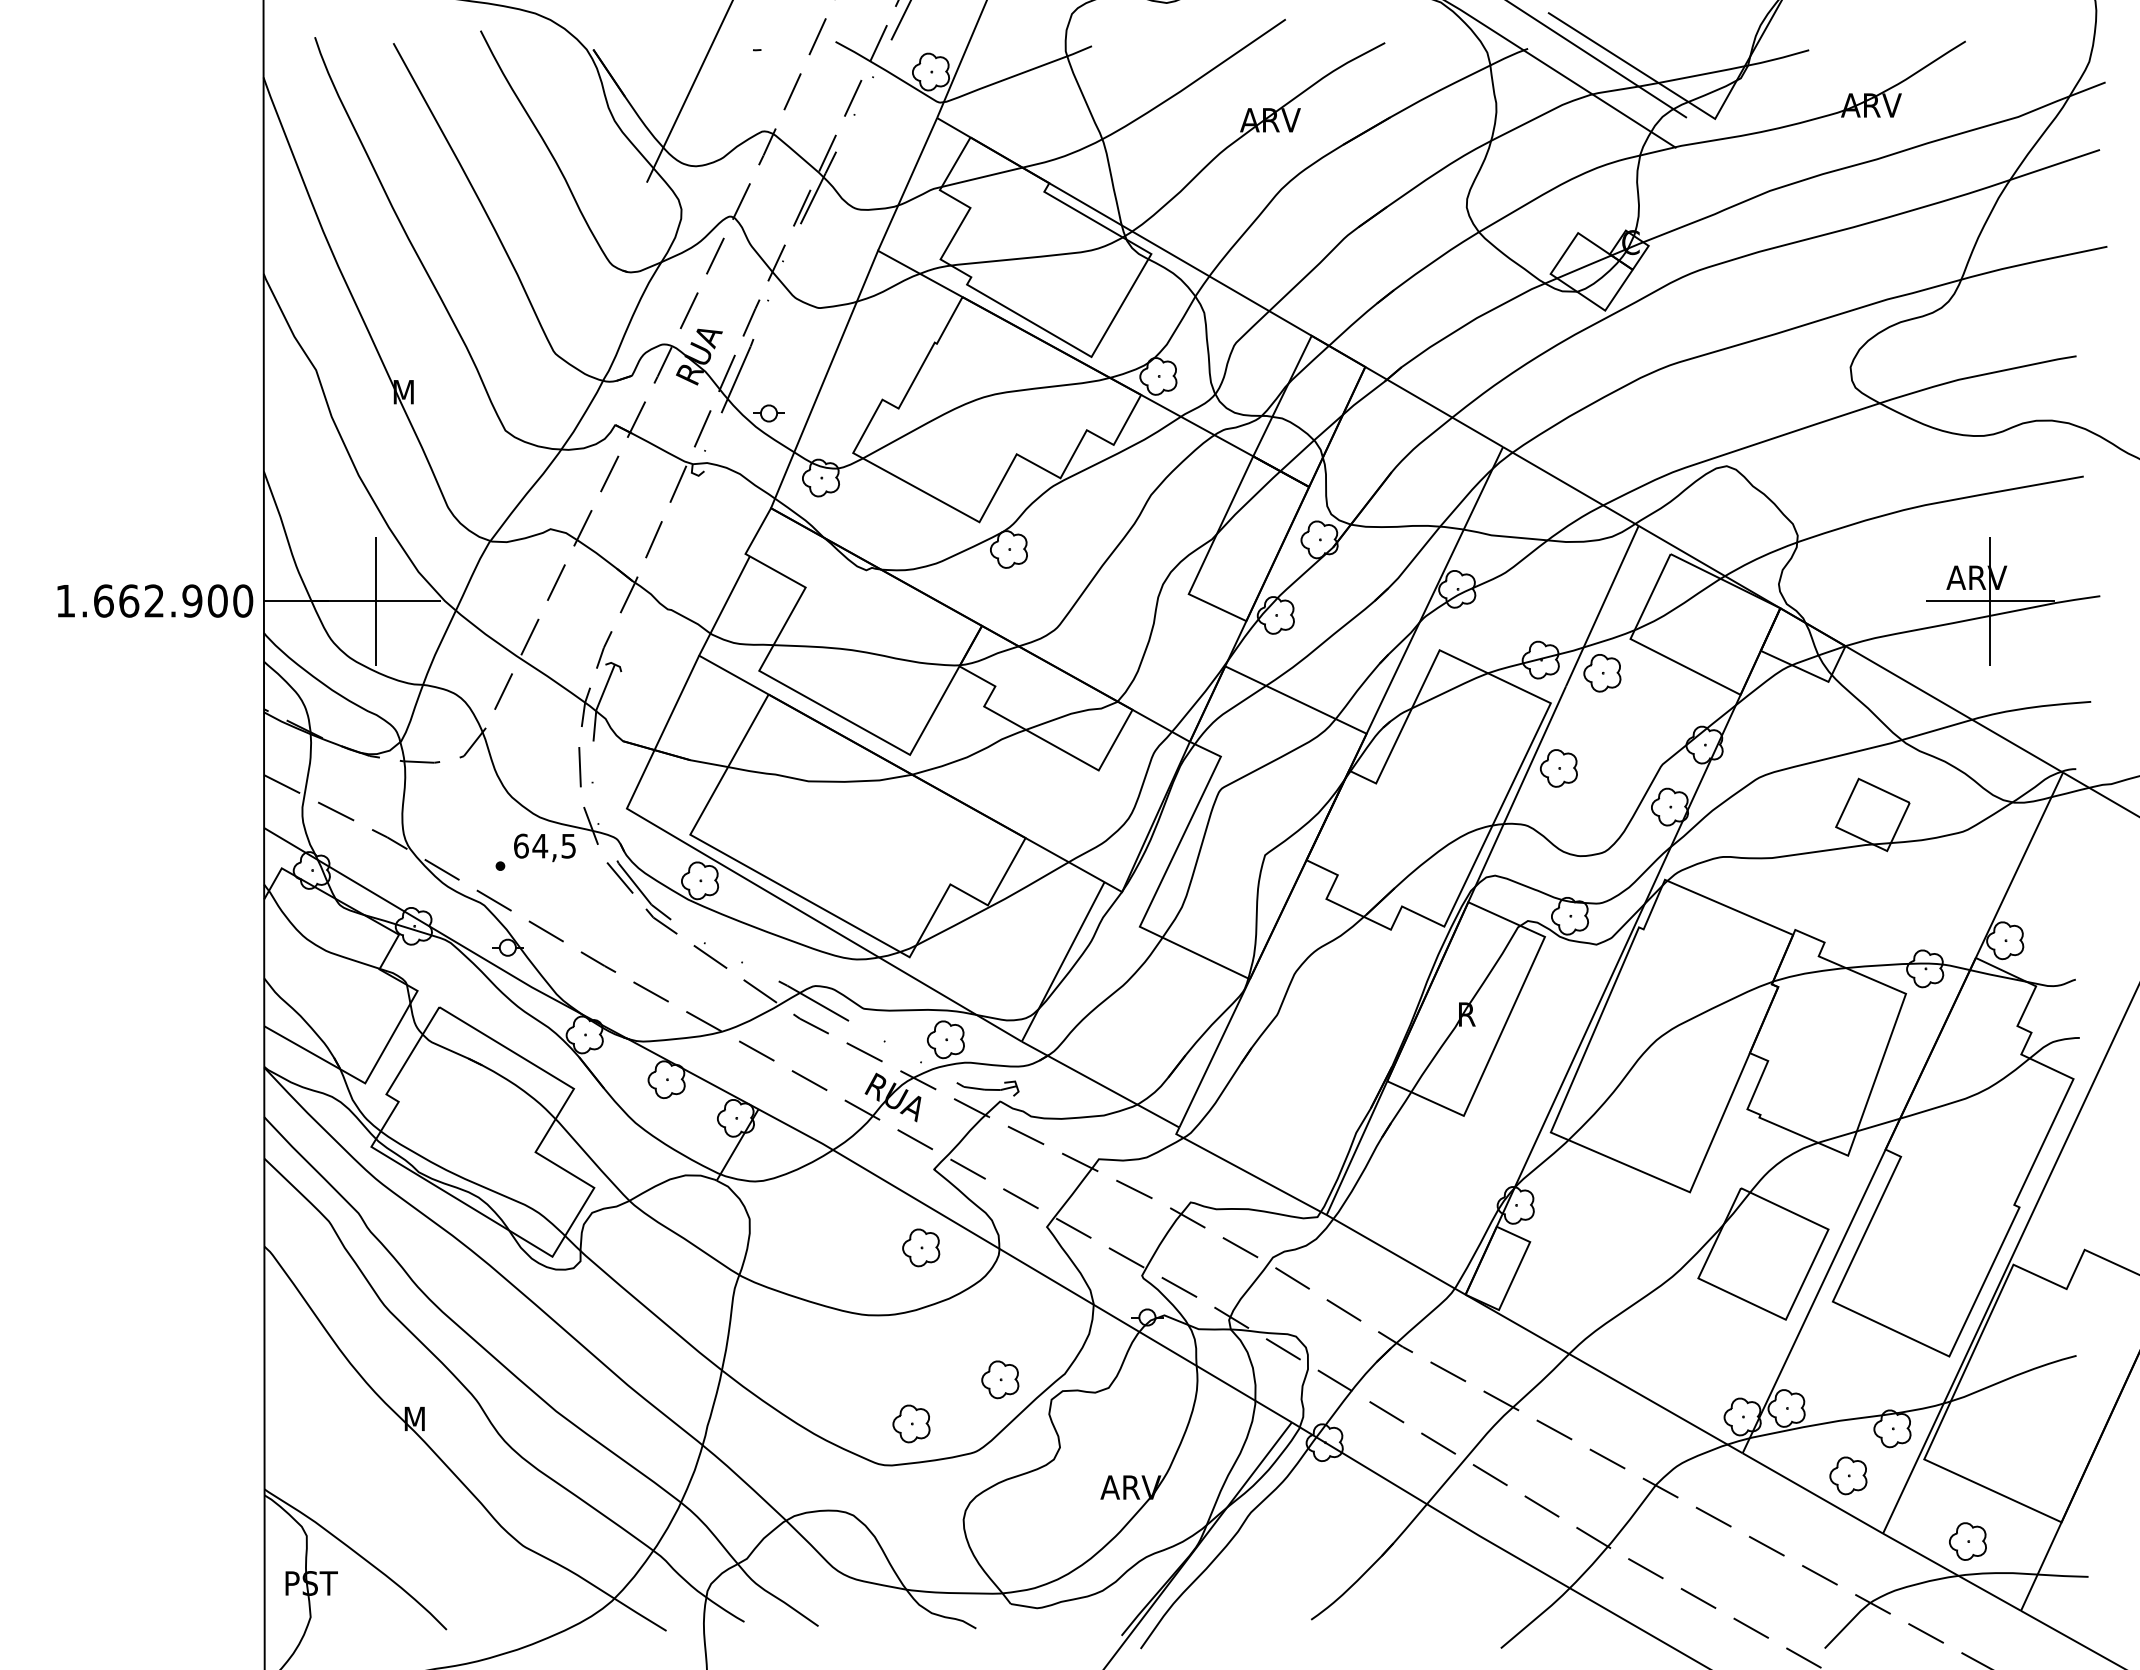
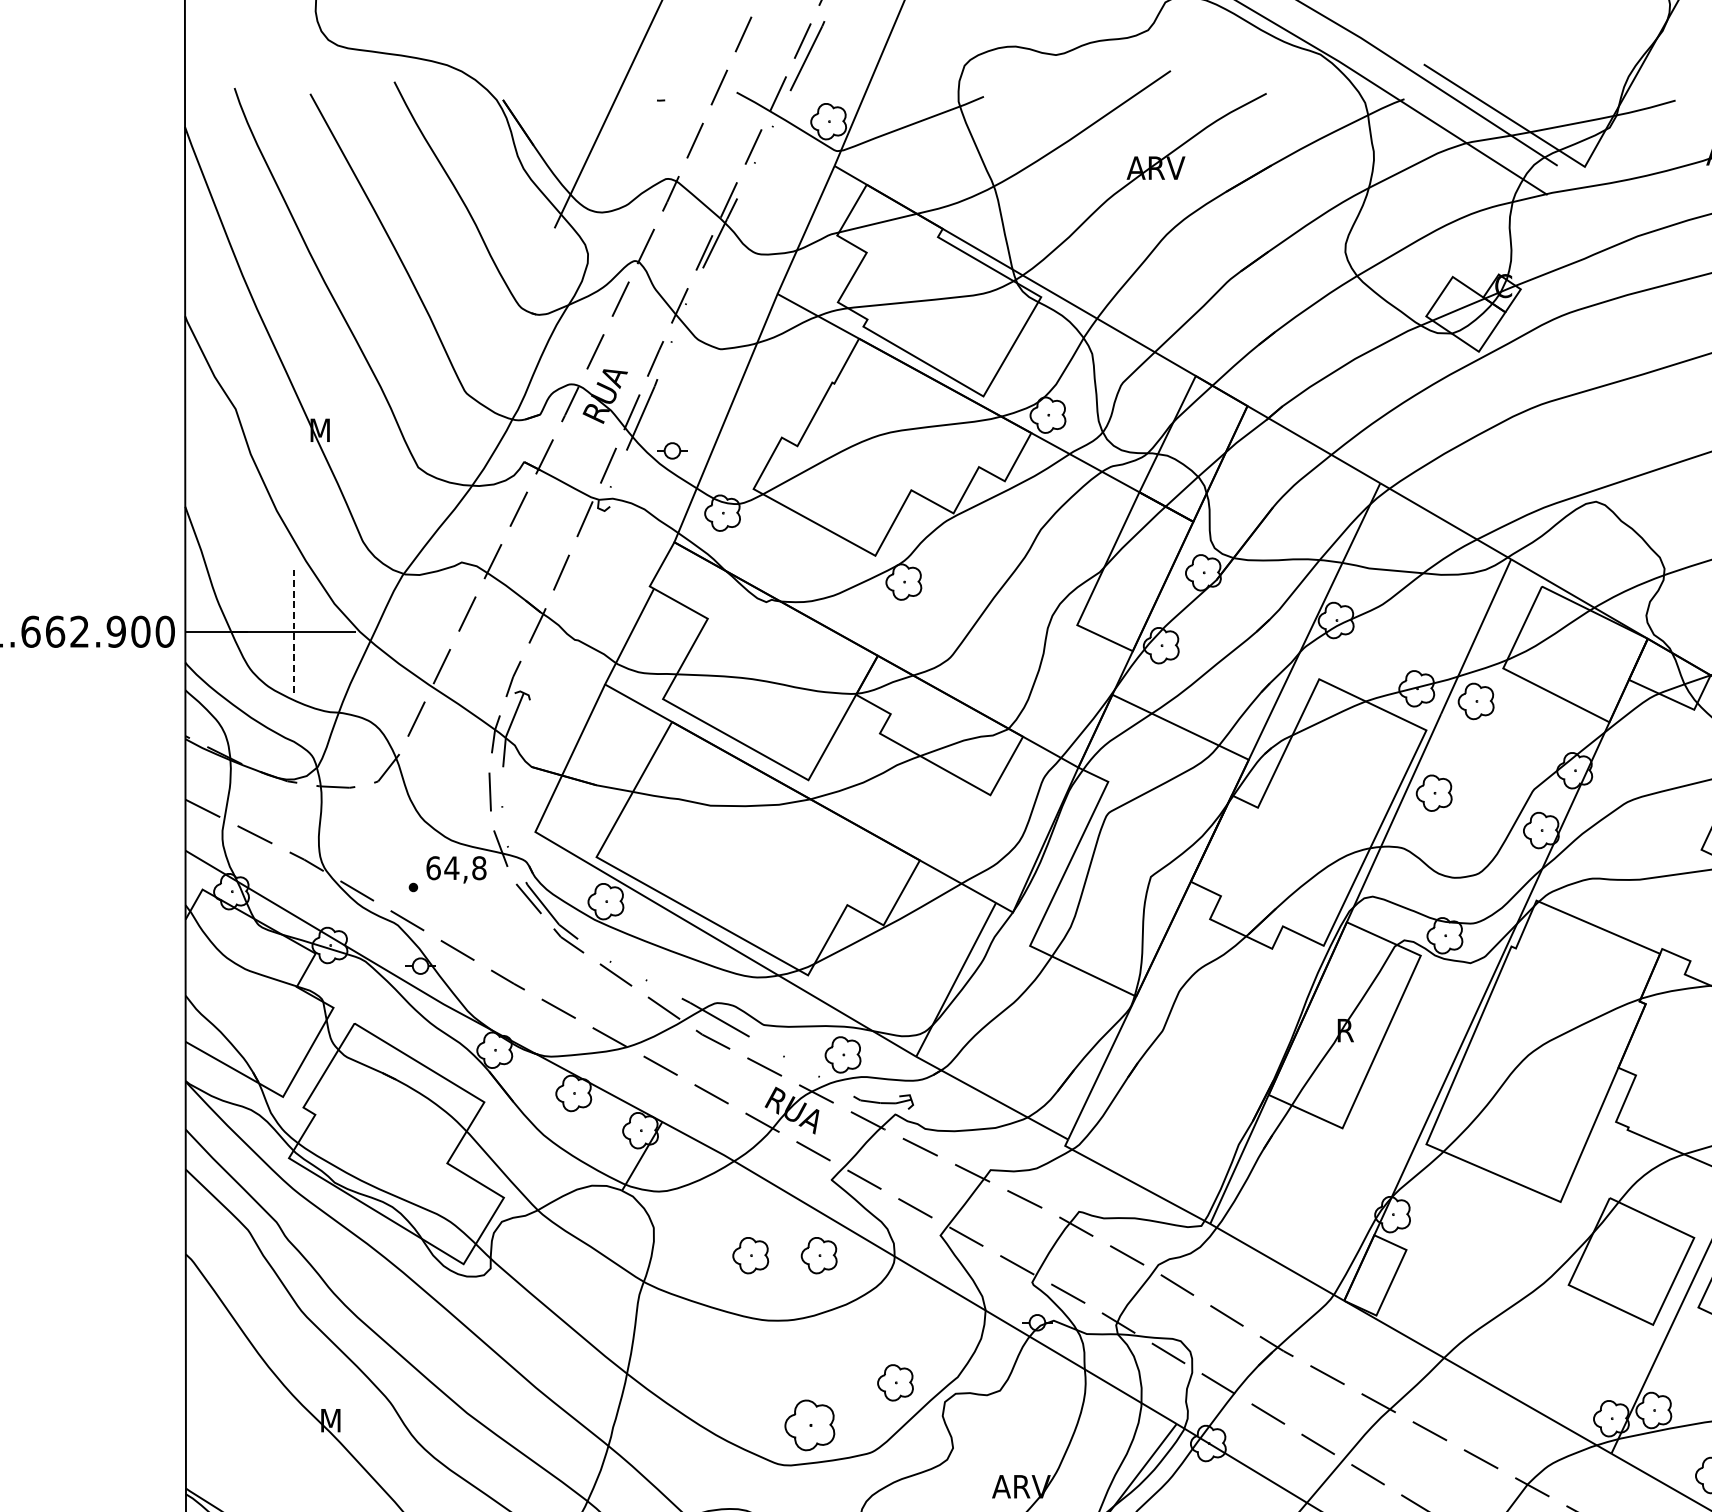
line: (376, 601) -> (293, 632), solid -> dashed
text: (568, 845) -> (479, 867), 64,5 -> 64,8
part: (850, 1247) -> (751, 1255), added
part: (911, 1423) -> (809, 1424), size x1.4

